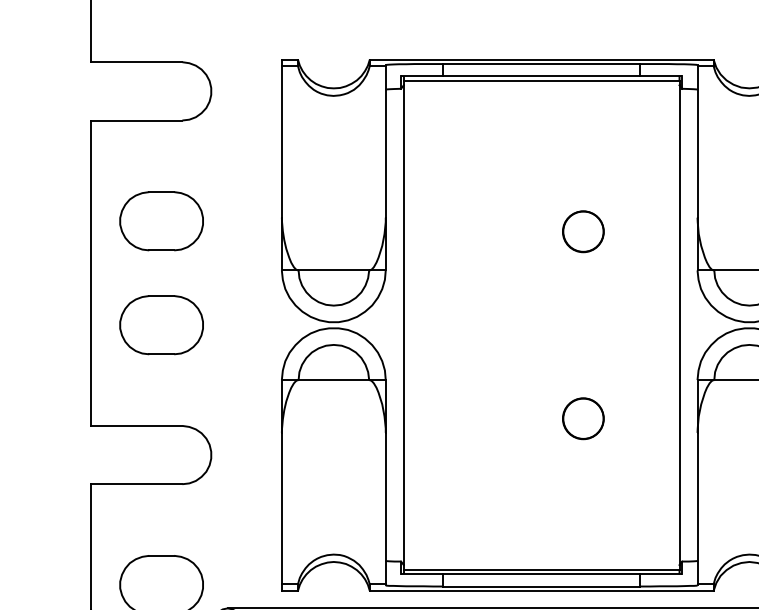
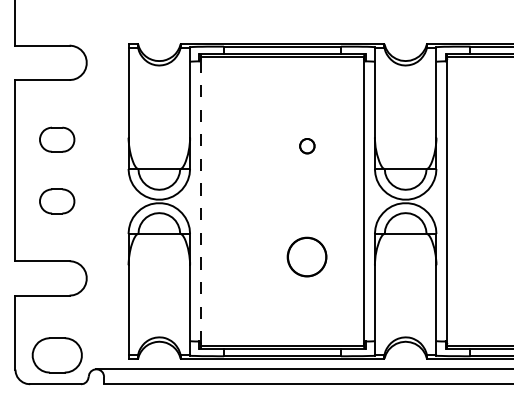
part: (160, 220) -> (56, 139), size x0.7
circle: (583, 232) -> (307, 146), size x0.6
line: (403, 323) -> (200, 200), solid -> dashed
part: (160, 325) -> (56, 201), size x0.7
circle: (583, 418) -> (307, 256), size x1.6

